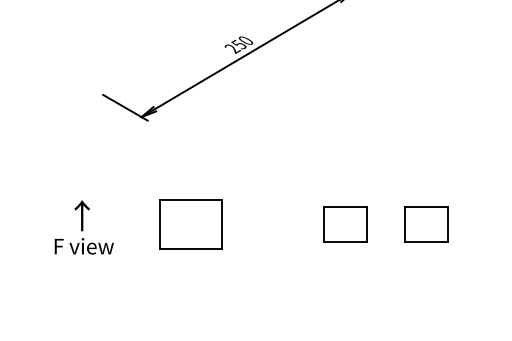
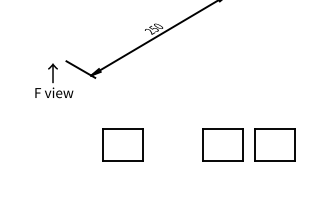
part: (345, 224) -> (222, 144), size x1.43
part: (425, 224) -> (274, 144), size x1.43
text: (84, 227) -> (54, 80), moved

